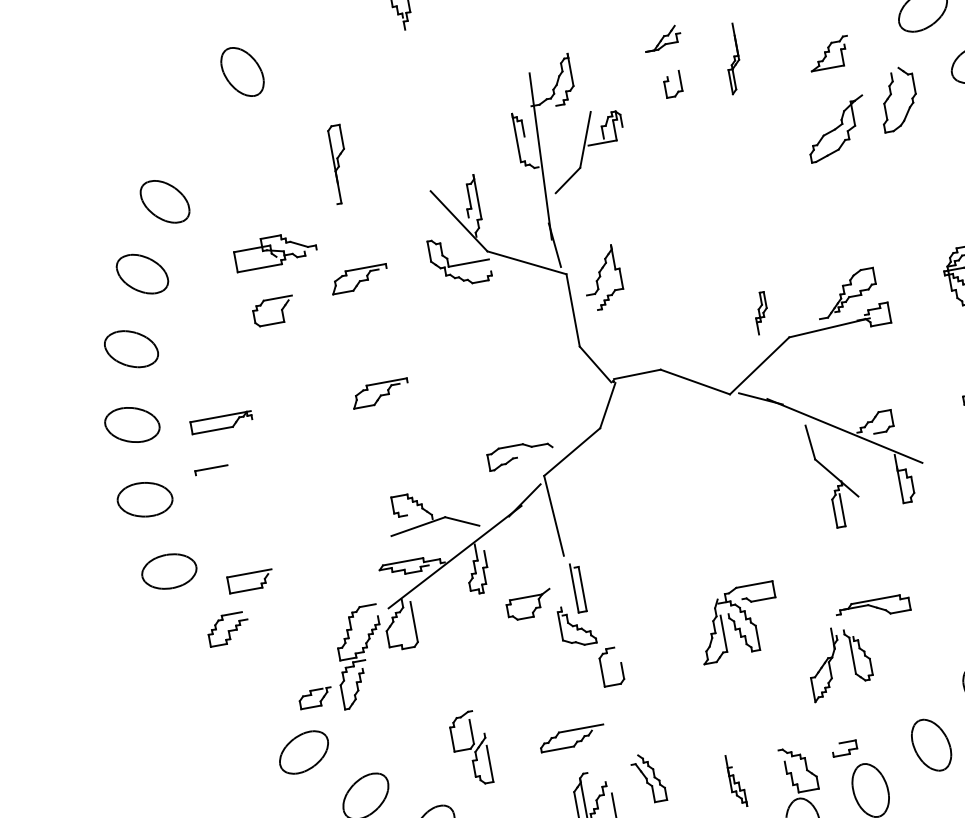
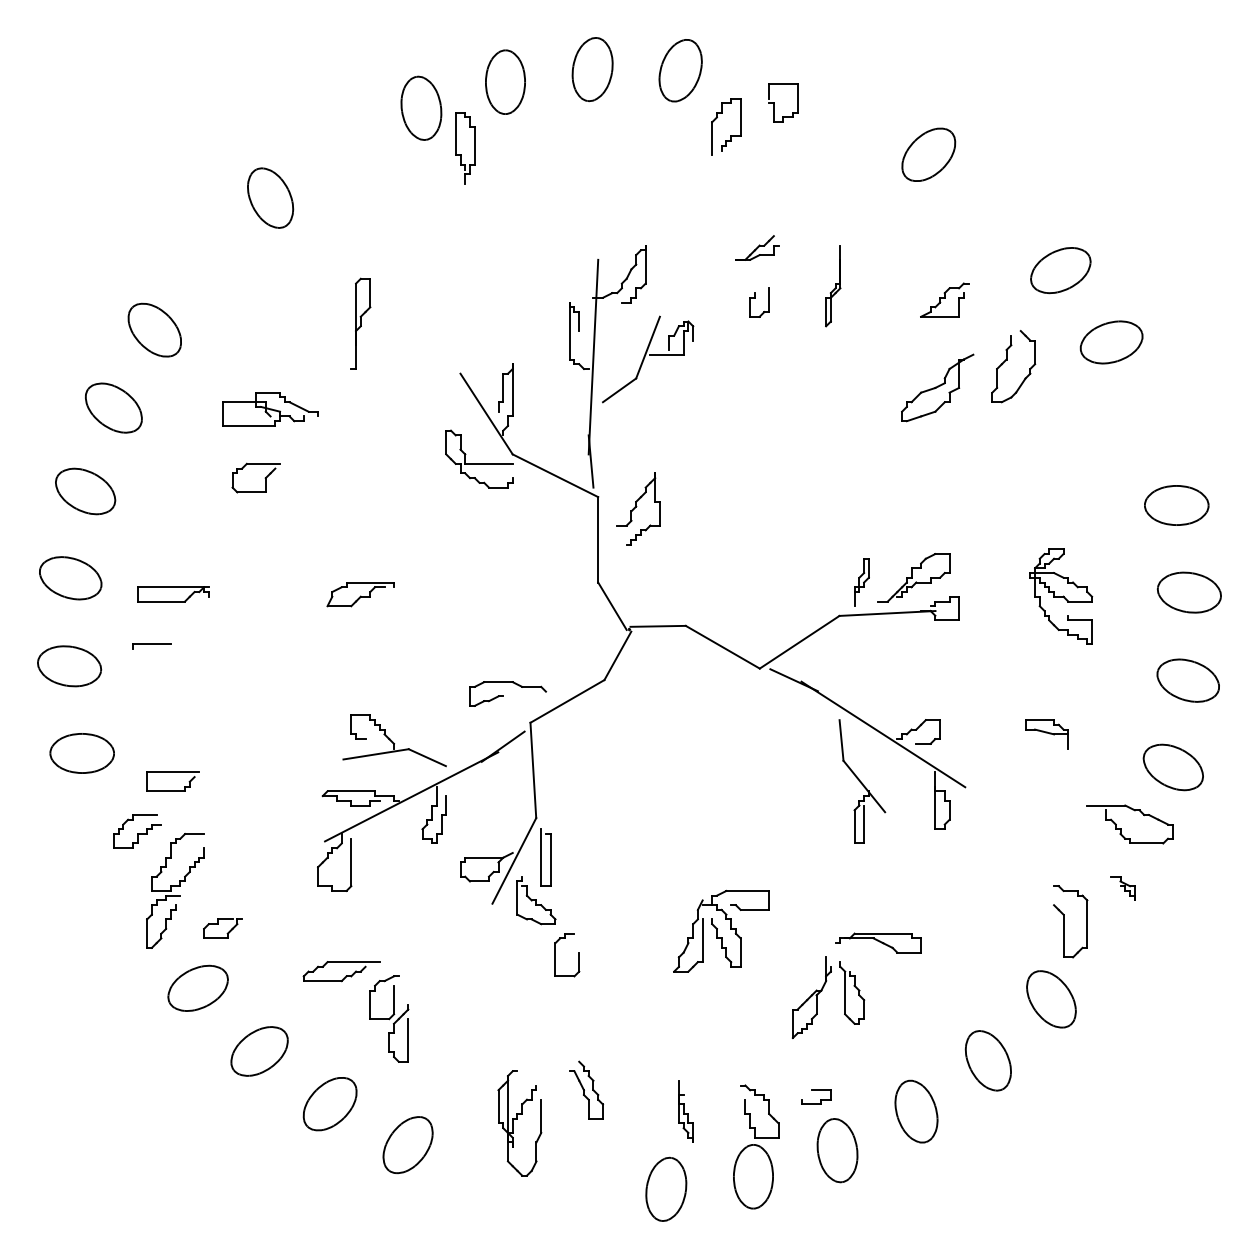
part: (359, 279) -> (360, 459), removed
part: (761, 313) -> (861, 582), moved
line: (552, 595) -> (514, 860), added
part: (360, 656) -> (175, 890), moved
part: (577, 740) -> (346, 975), moved

